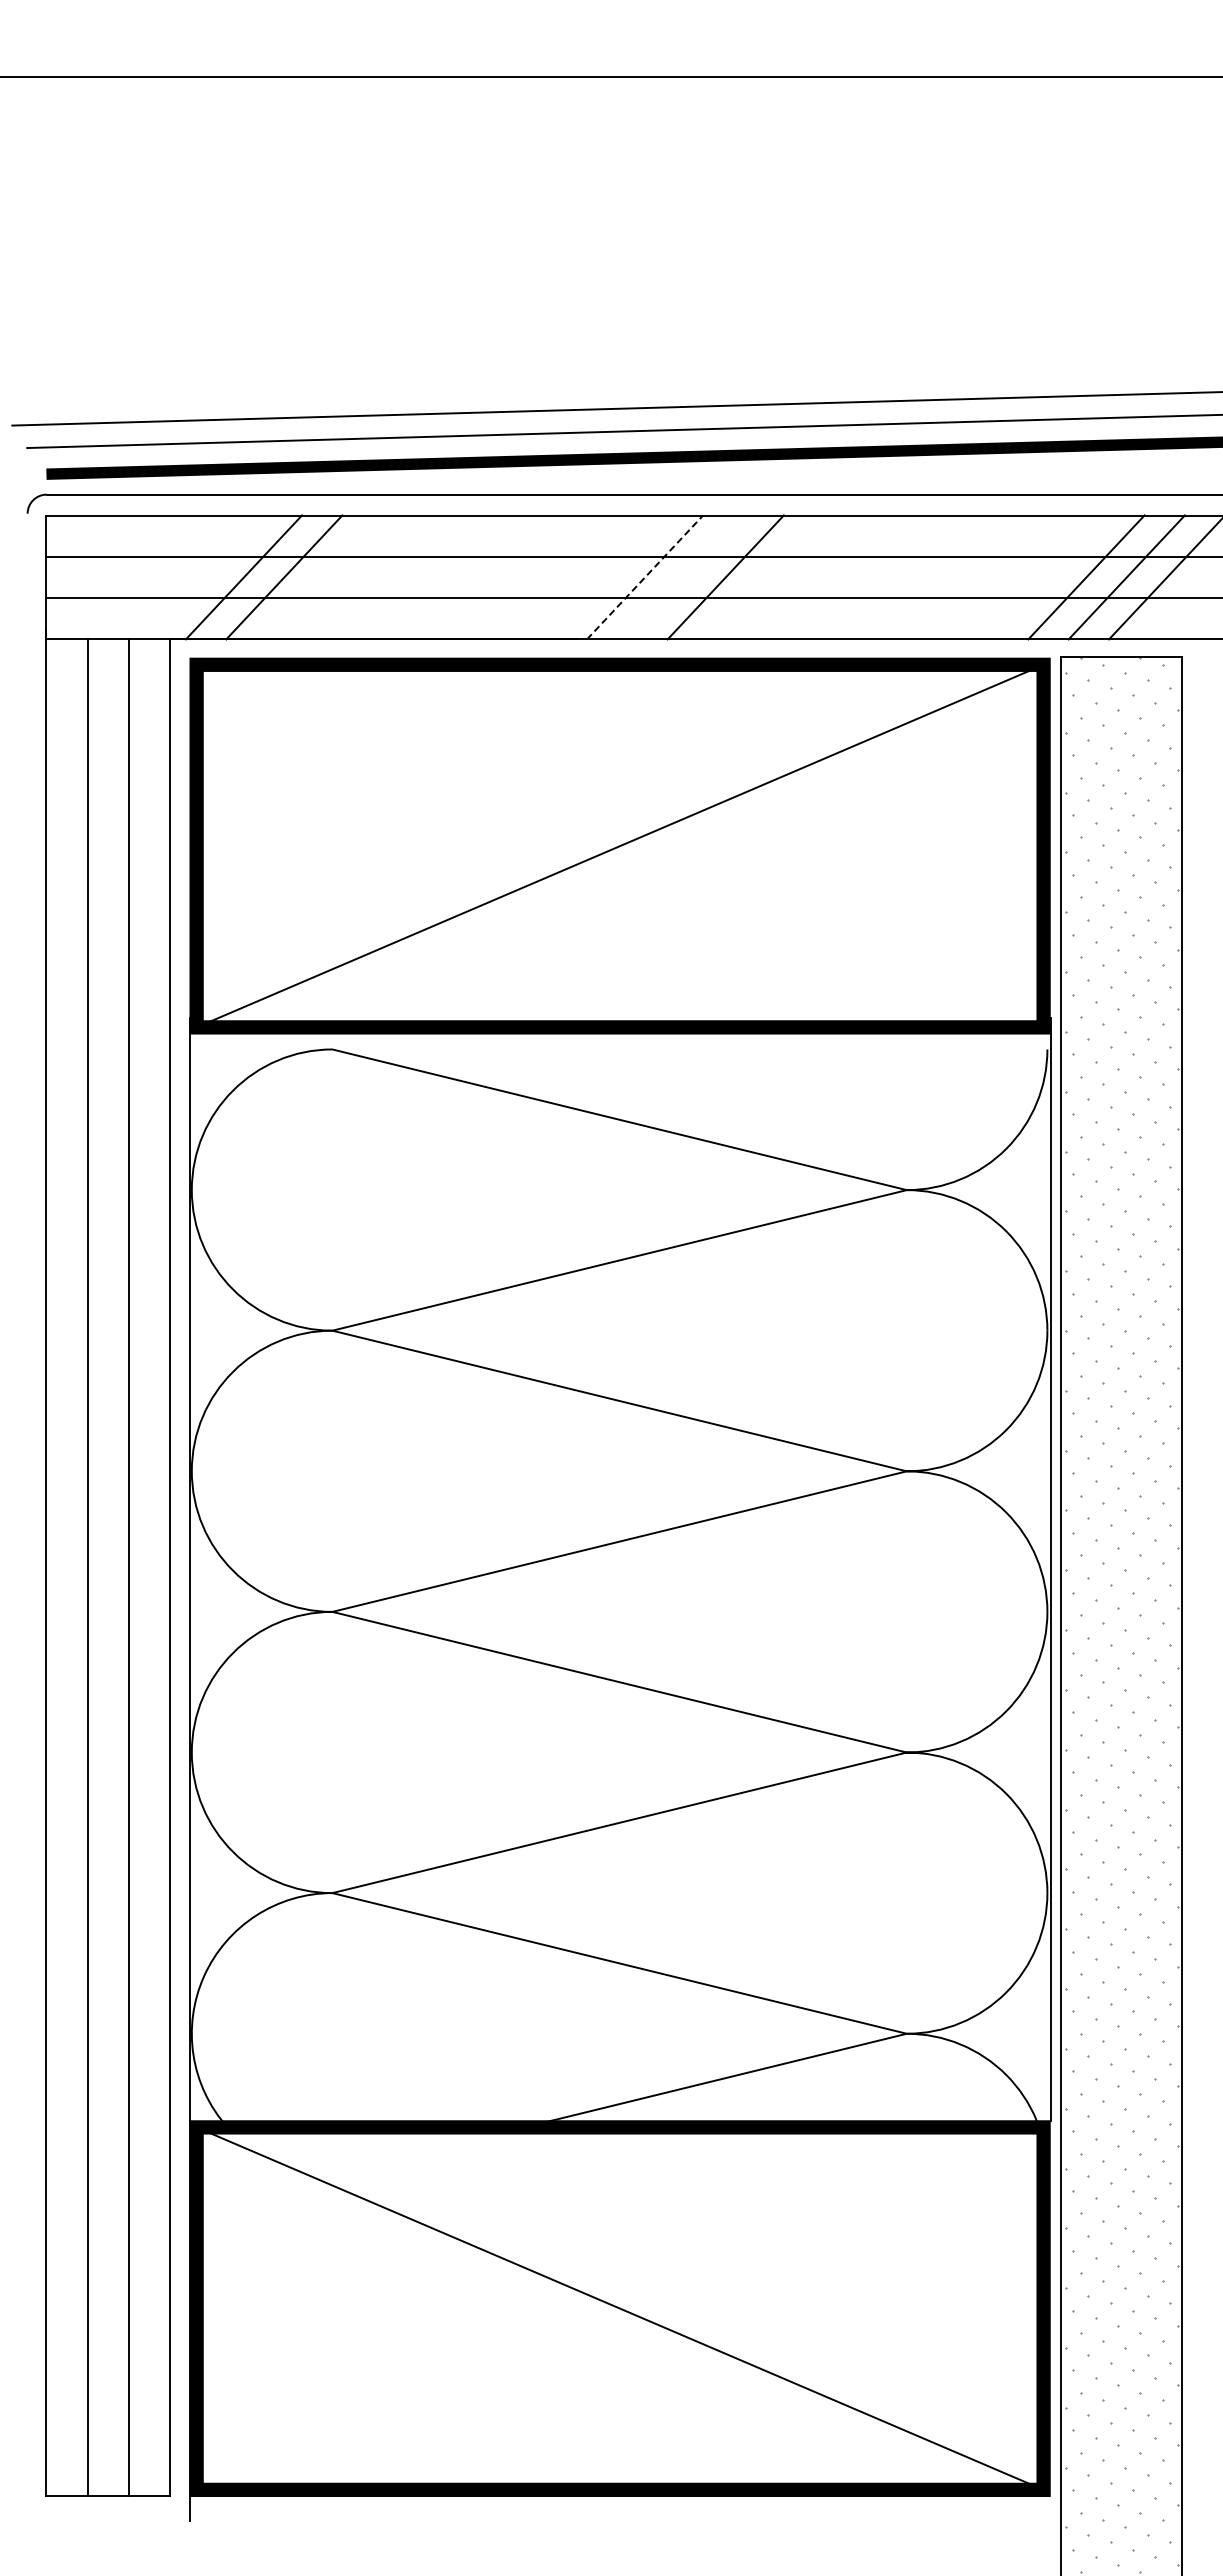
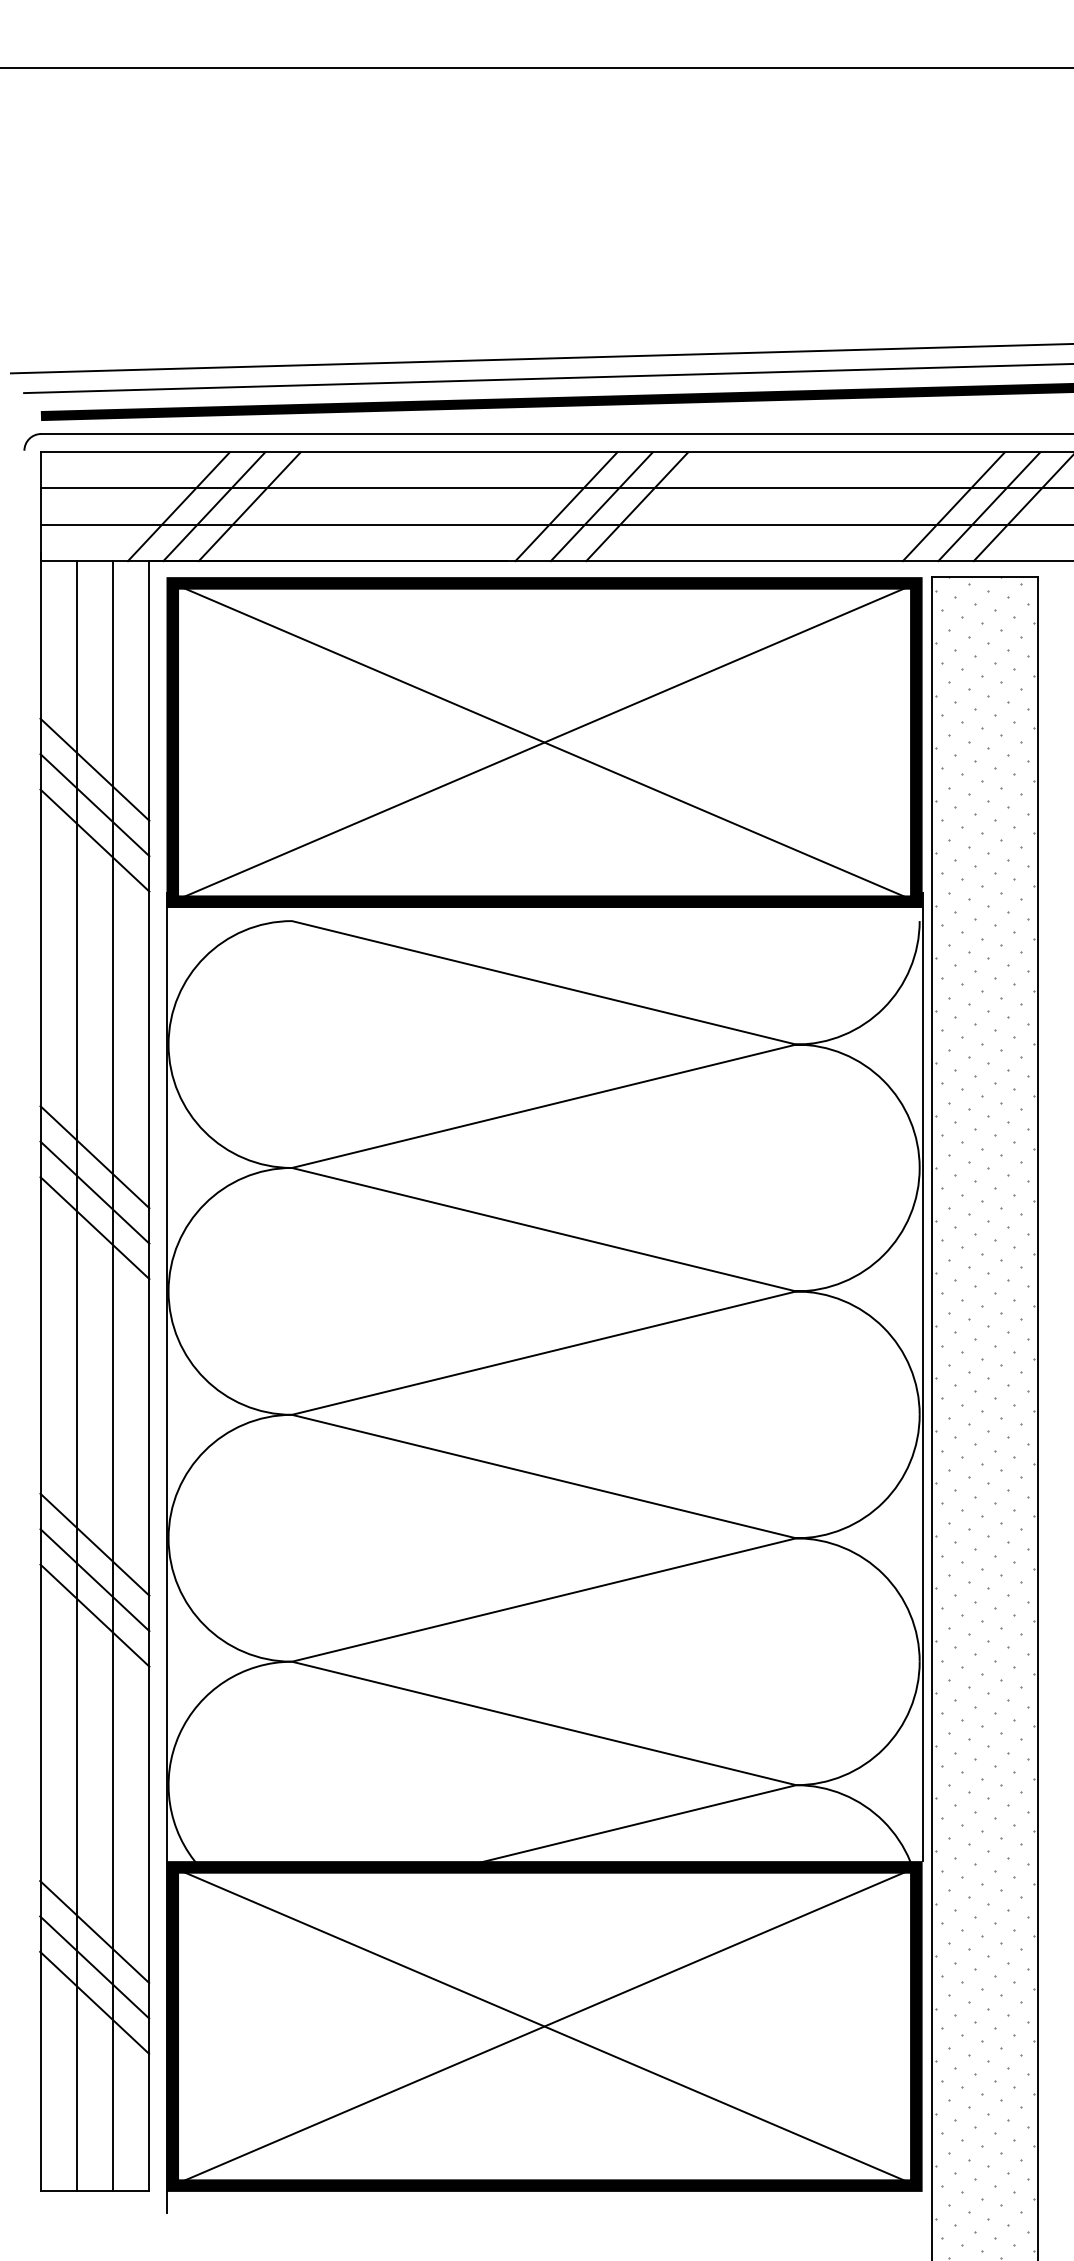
line: (203, 577) -> (178, 506), added
line: (645, 577) -> (566, 506), dashed -> solid
line: (685, 577) -> (601, 506), added
line: (619, 845) -> (544, 742), added
line: (107, 876) -> (94, 769), added
line: (107, 917) -> (94, 805), added
line: (107, 957) -> (94, 840), added
line: (107, 1318) -> (94, 1157), added
line: (107, 1358) -> (94, 1192), added
line: (107, 1399) -> (94, 1228), added
line: (107, 1759) -> (94, 1544), added
line: (107, 1800) -> (94, 1580), added
line: (107, 1840) -> (94, 1615), added
line: (107, 2200) -> (94, 1931), added
line: (107, 2241) -> (94, 1967), added
line: (107, 2281) -> (94, 2002), added
line: (619, 2308) -> (544, 2026), added

